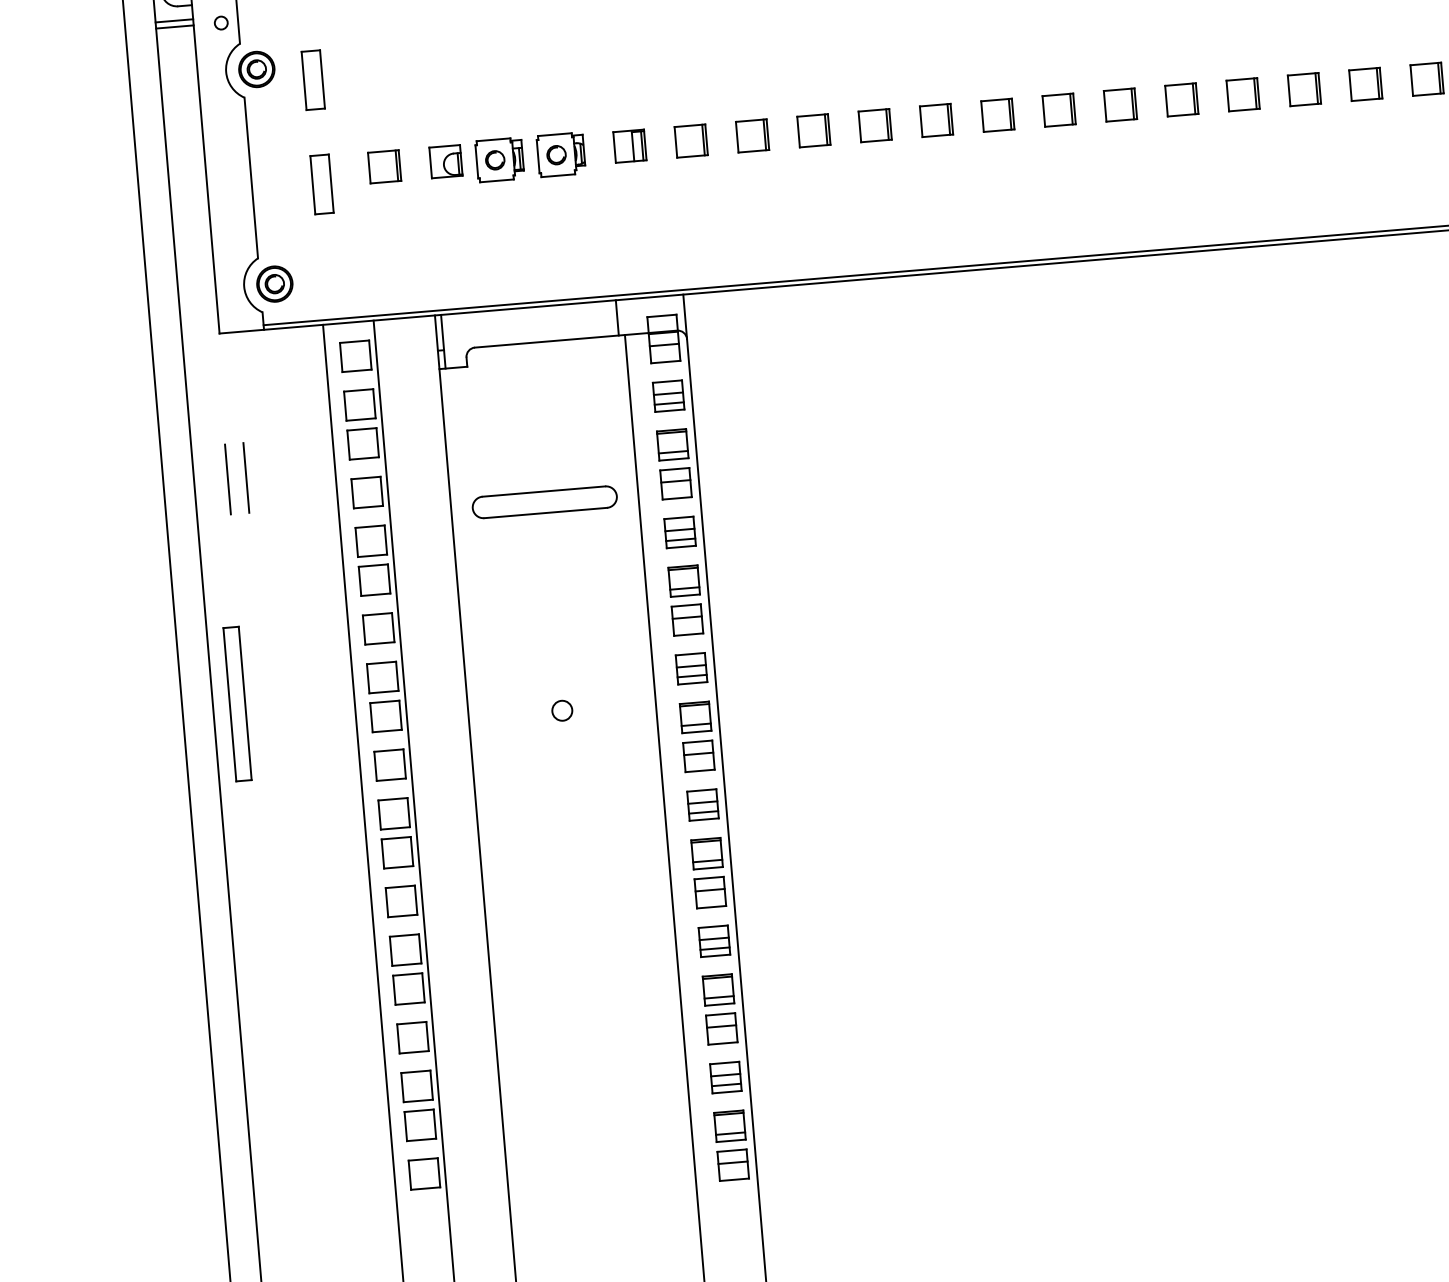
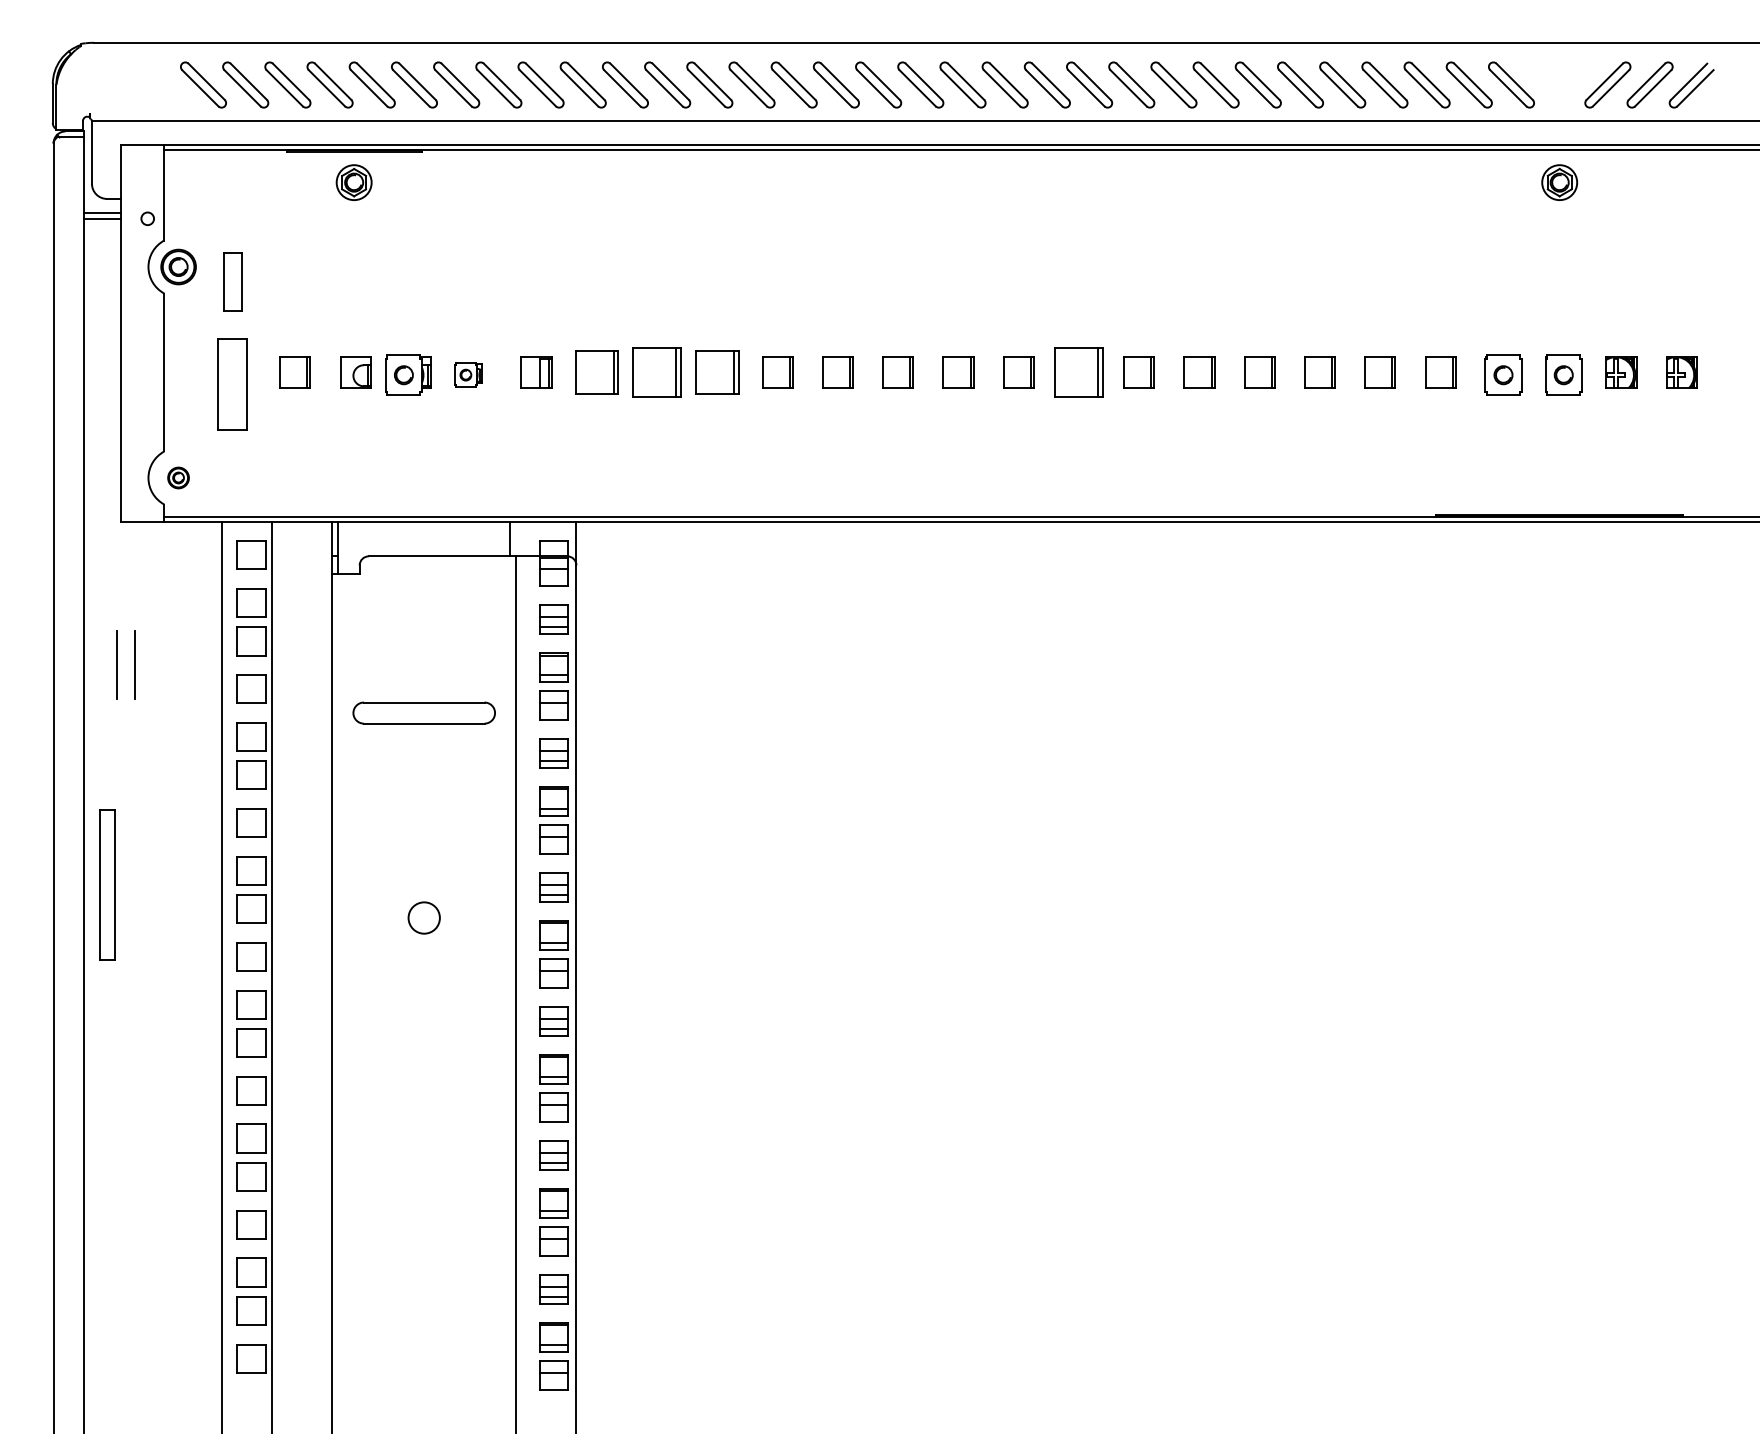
part: (1181, 99) -> (1078, 372), size x1.6
part: (813, 130) -> (716, 372), size x1.4
part: (752, 135) -> (656, 372), size x1.6
part: (690, 141) -> (596, 372), size x1.4
part: (560, 154) -> (468, 374), size x0.6
part: (321, 184) -> (232, 384), size x1.6
part: (274, 283) -> (178, 477), size x0.6
circle: (562, 710) -> (424, 917), size x1.6

